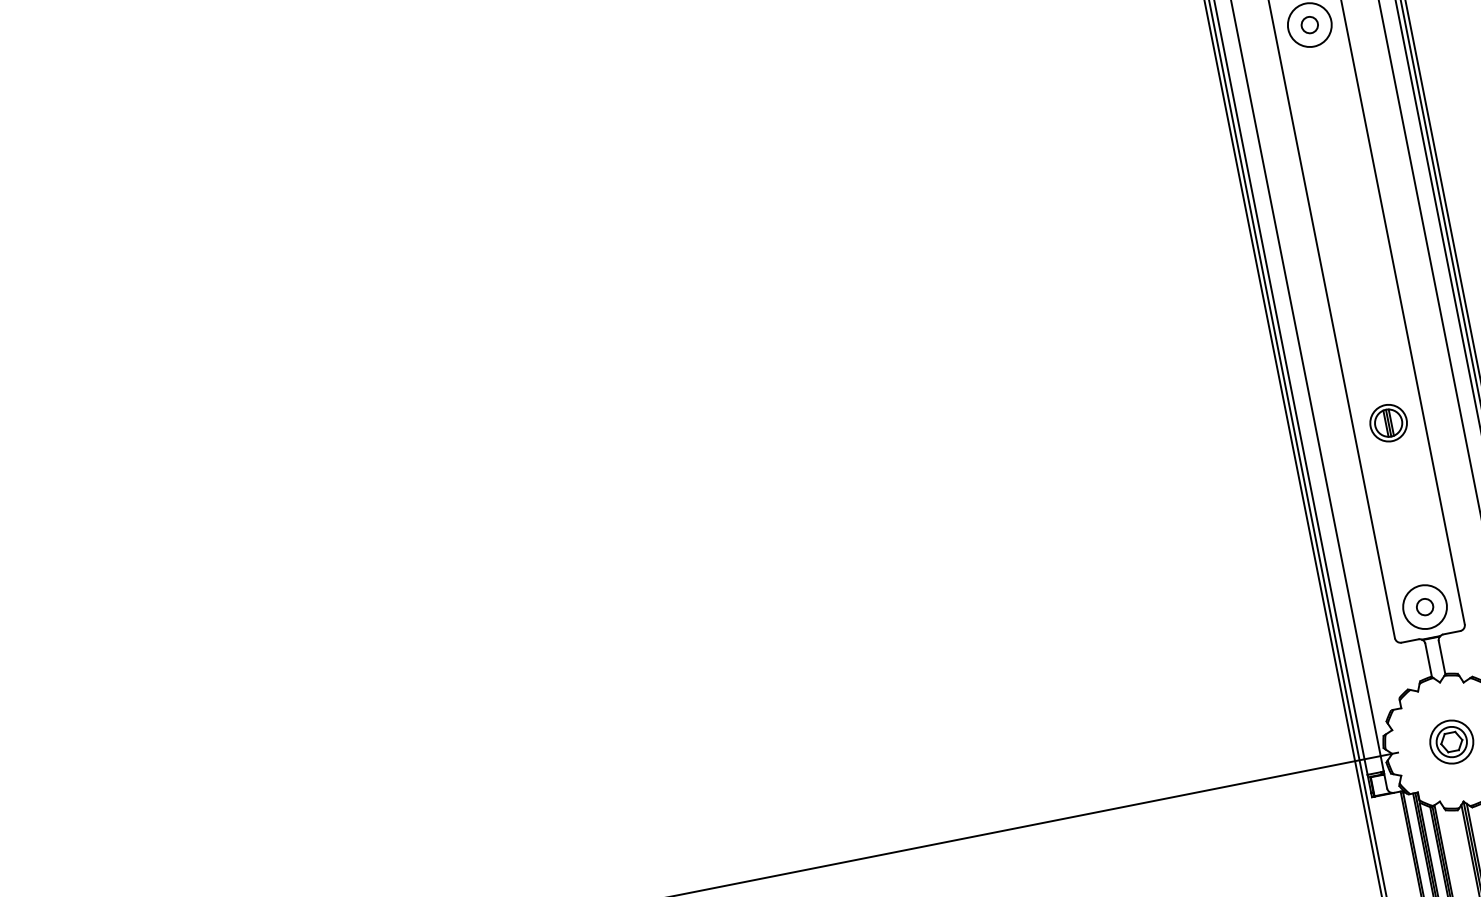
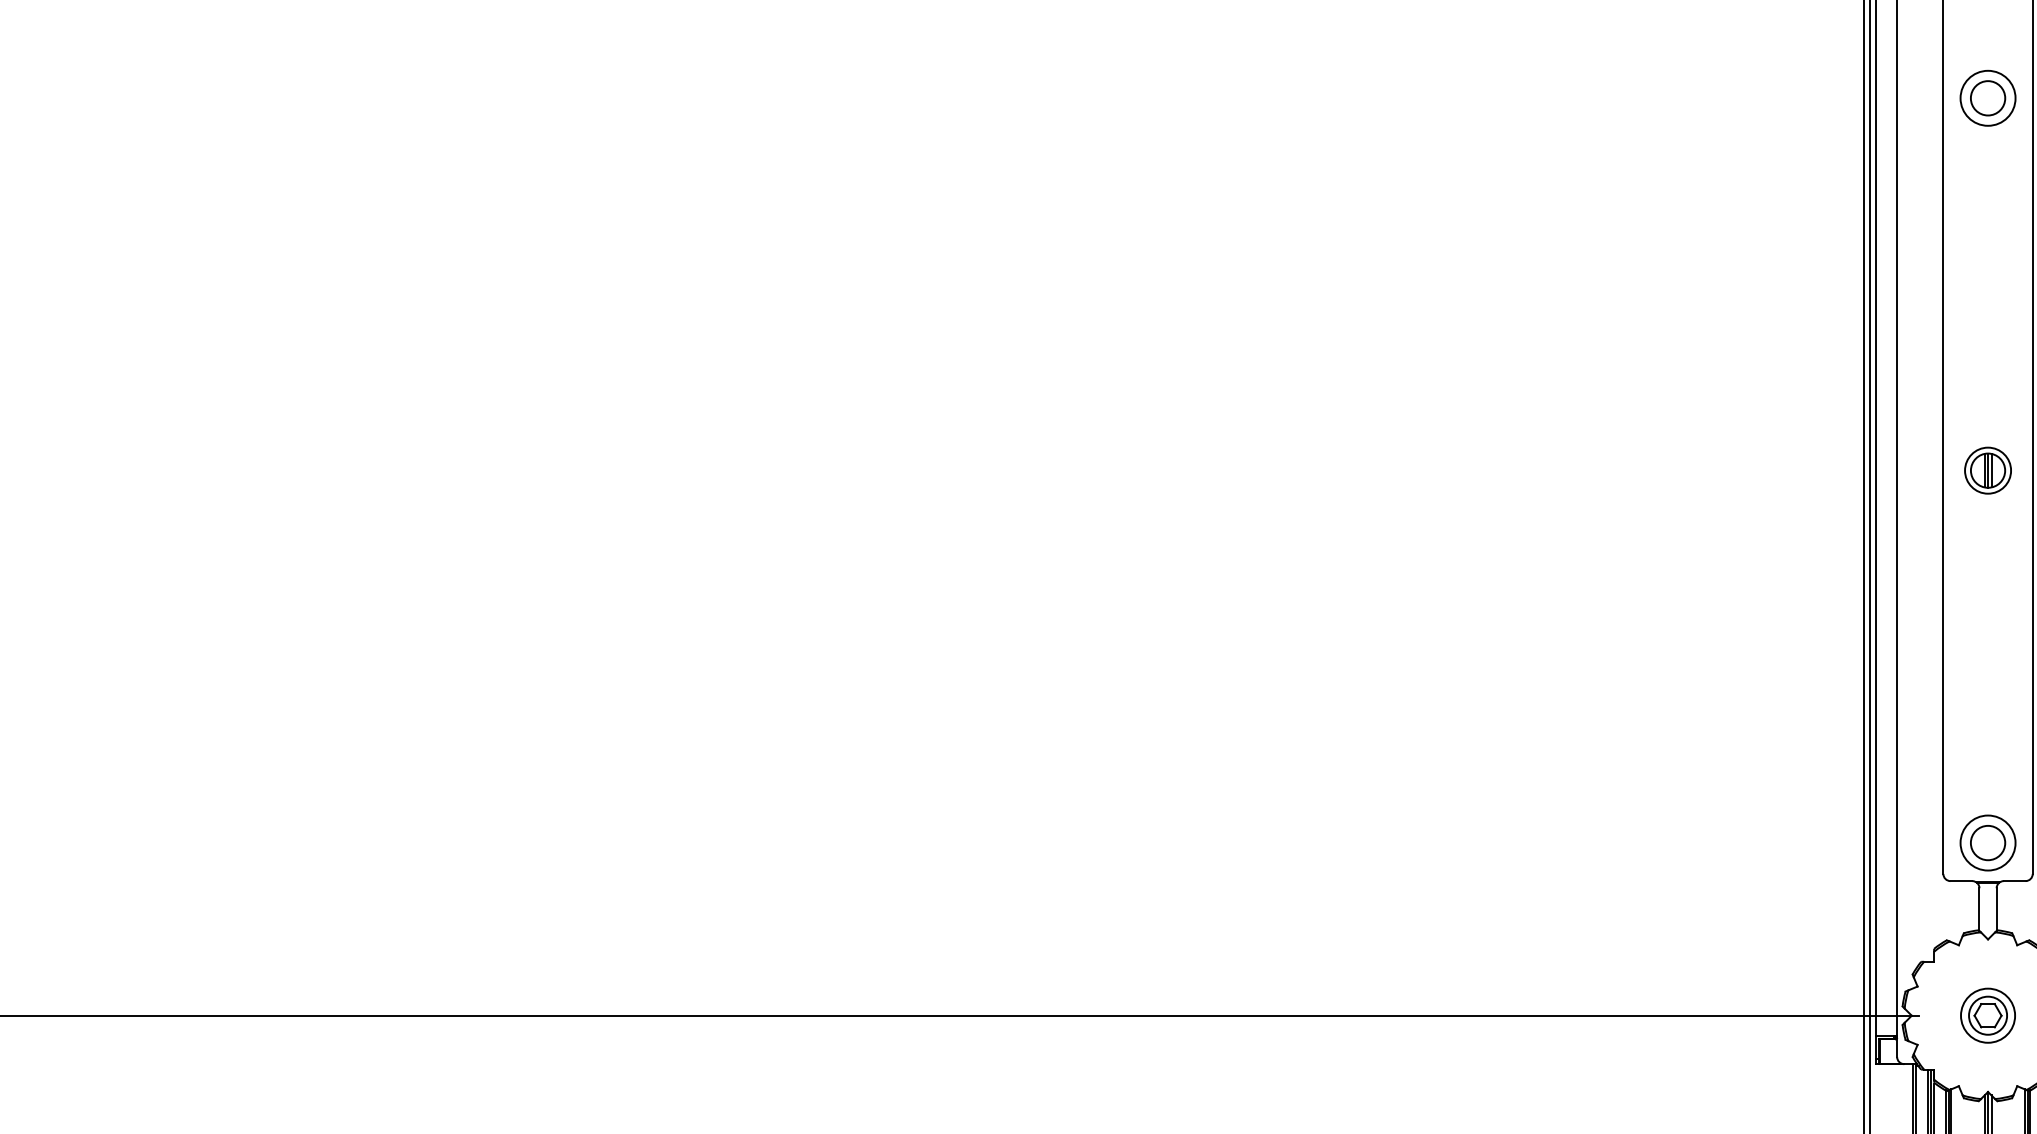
circle: (1309, 25) -> (1987, 98), size x1.67
part: (1388, 423) -> (1987, 470), moved
circle: (1424, 606) -> (1987, 842), size x1.67

